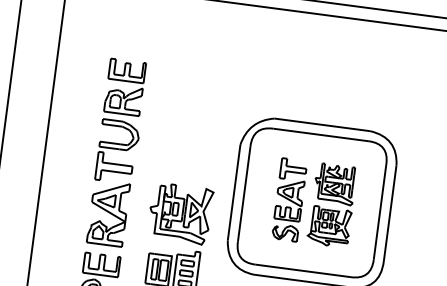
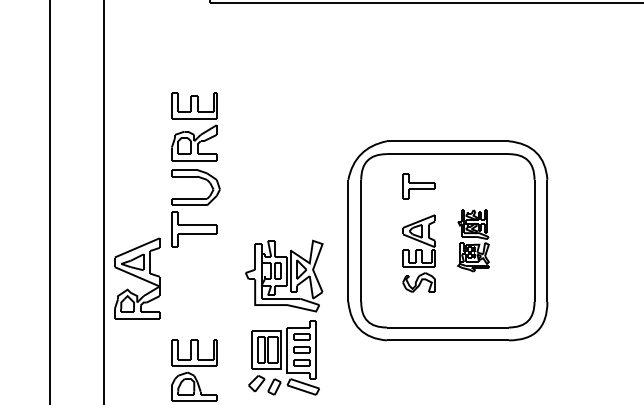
part: (293, 169) -> (418, 186), moved
part: (332, 205) -> (473, 240), size x0.6
part: (108, 213) -> (137, 278), moved

